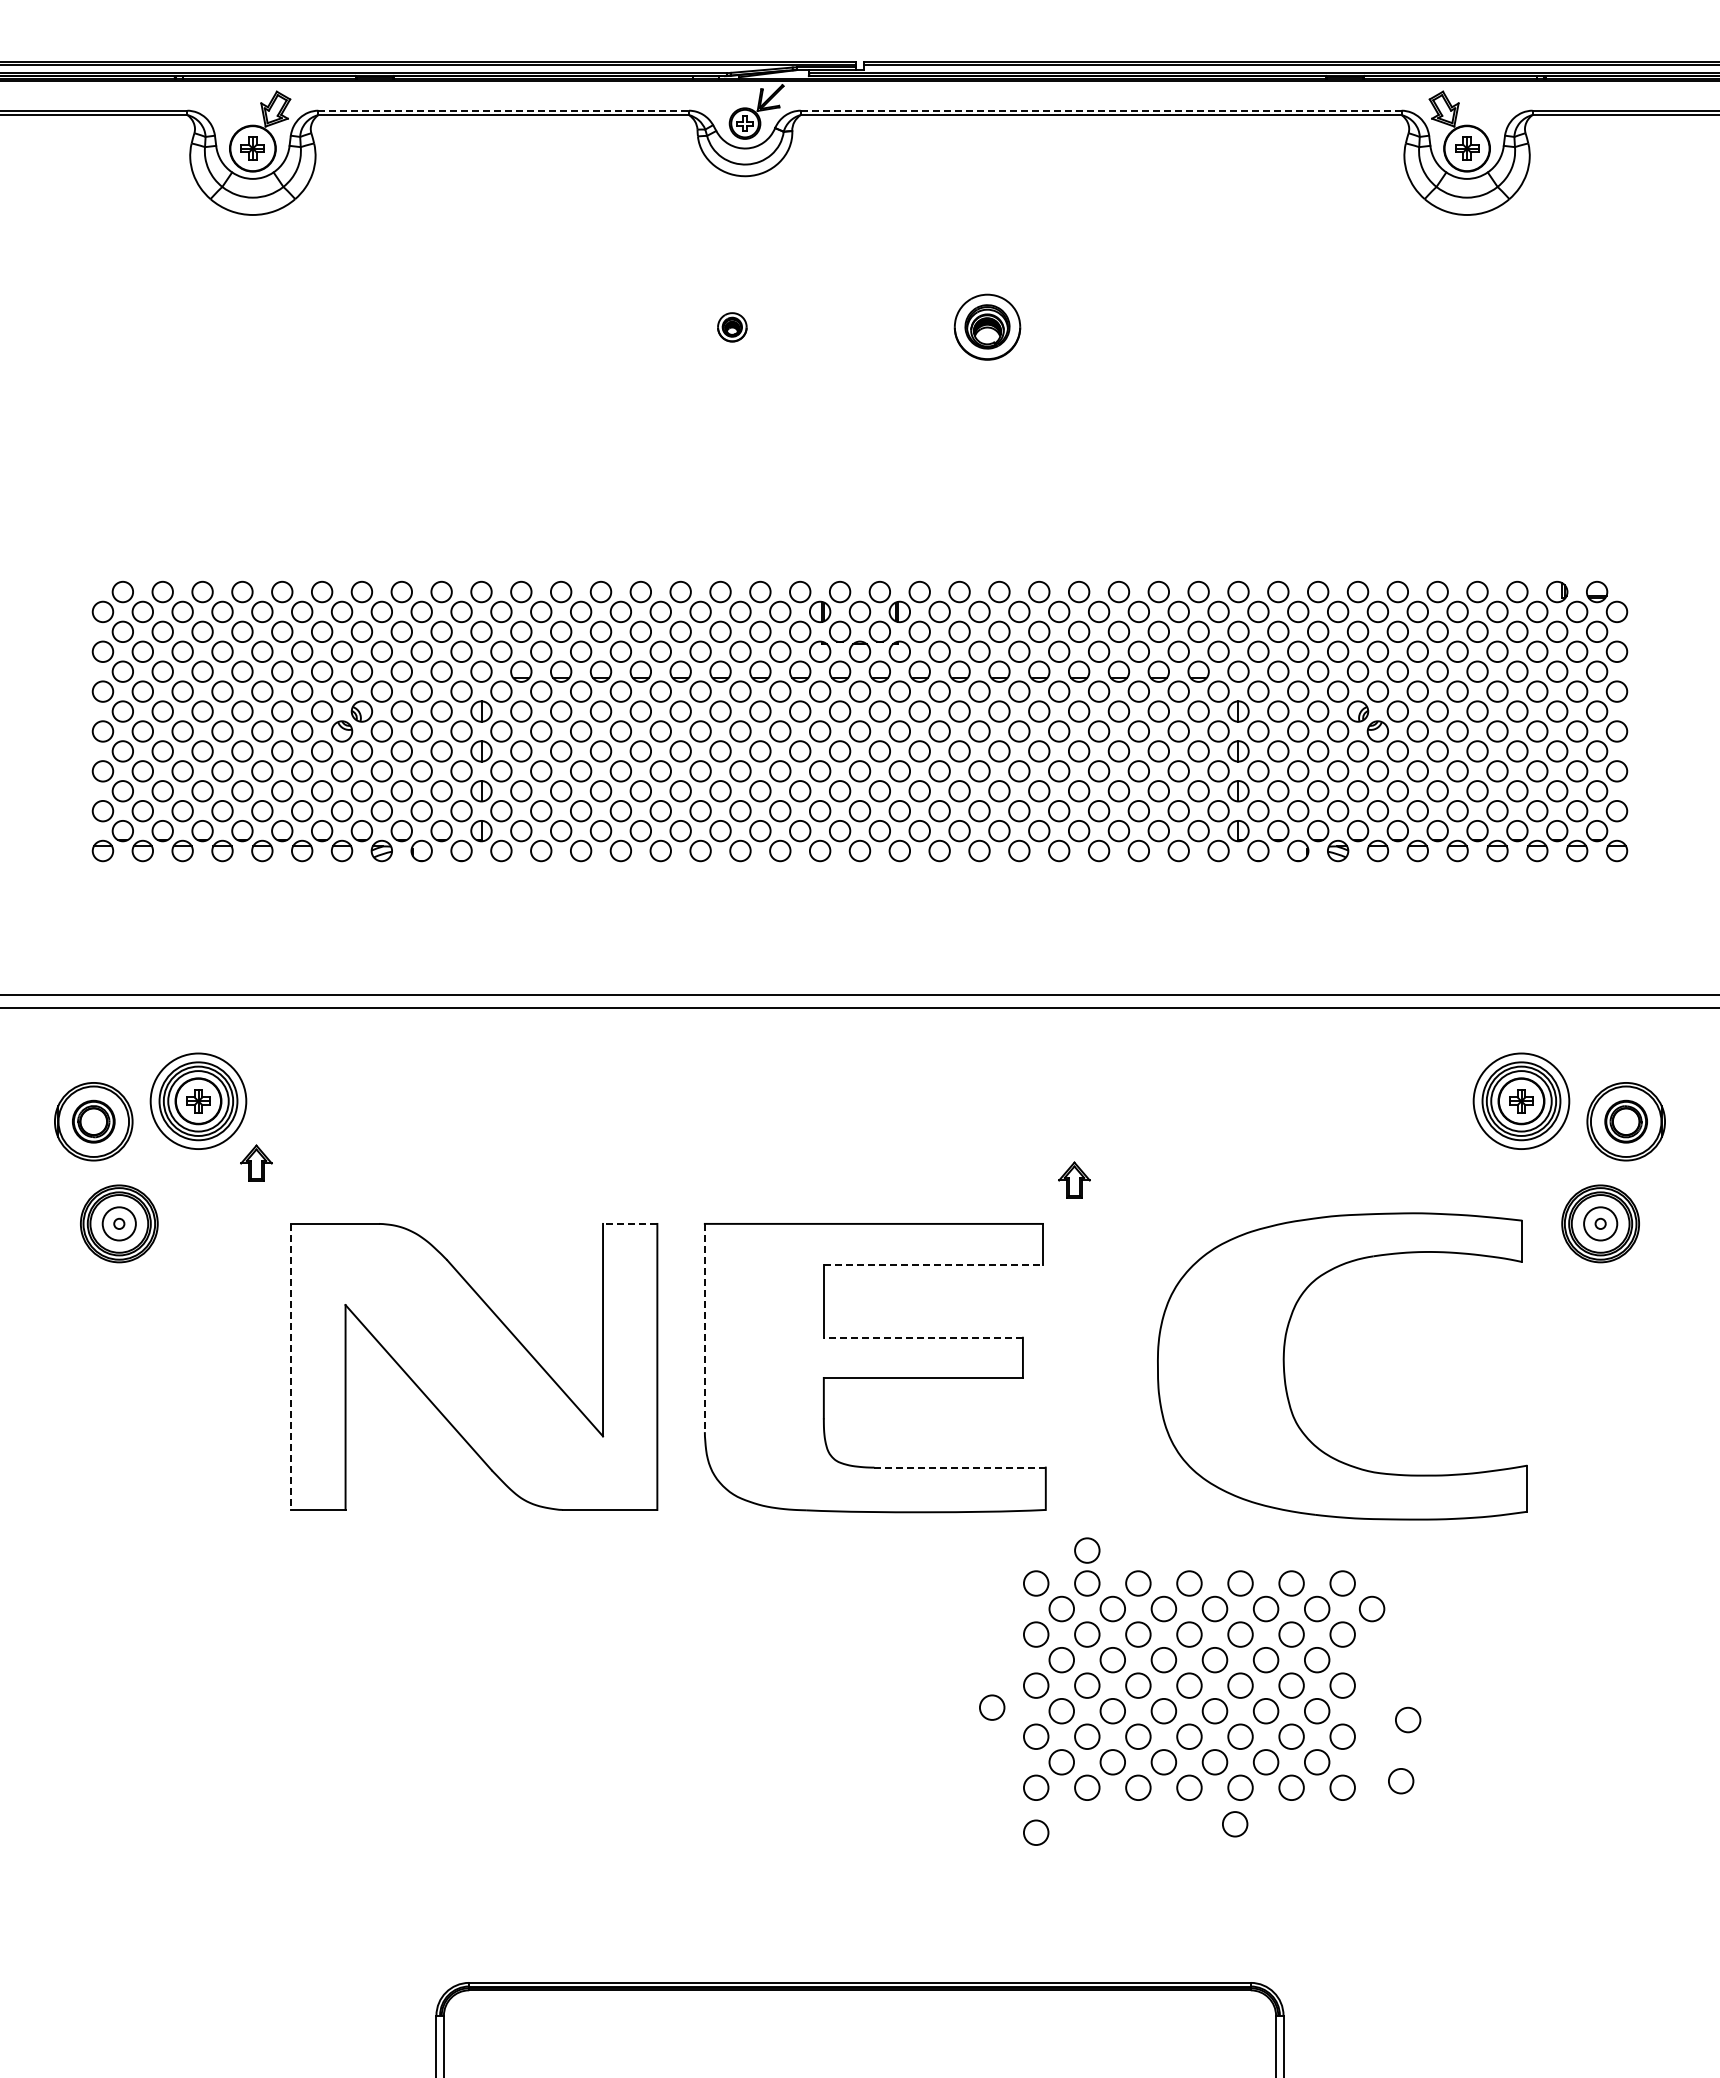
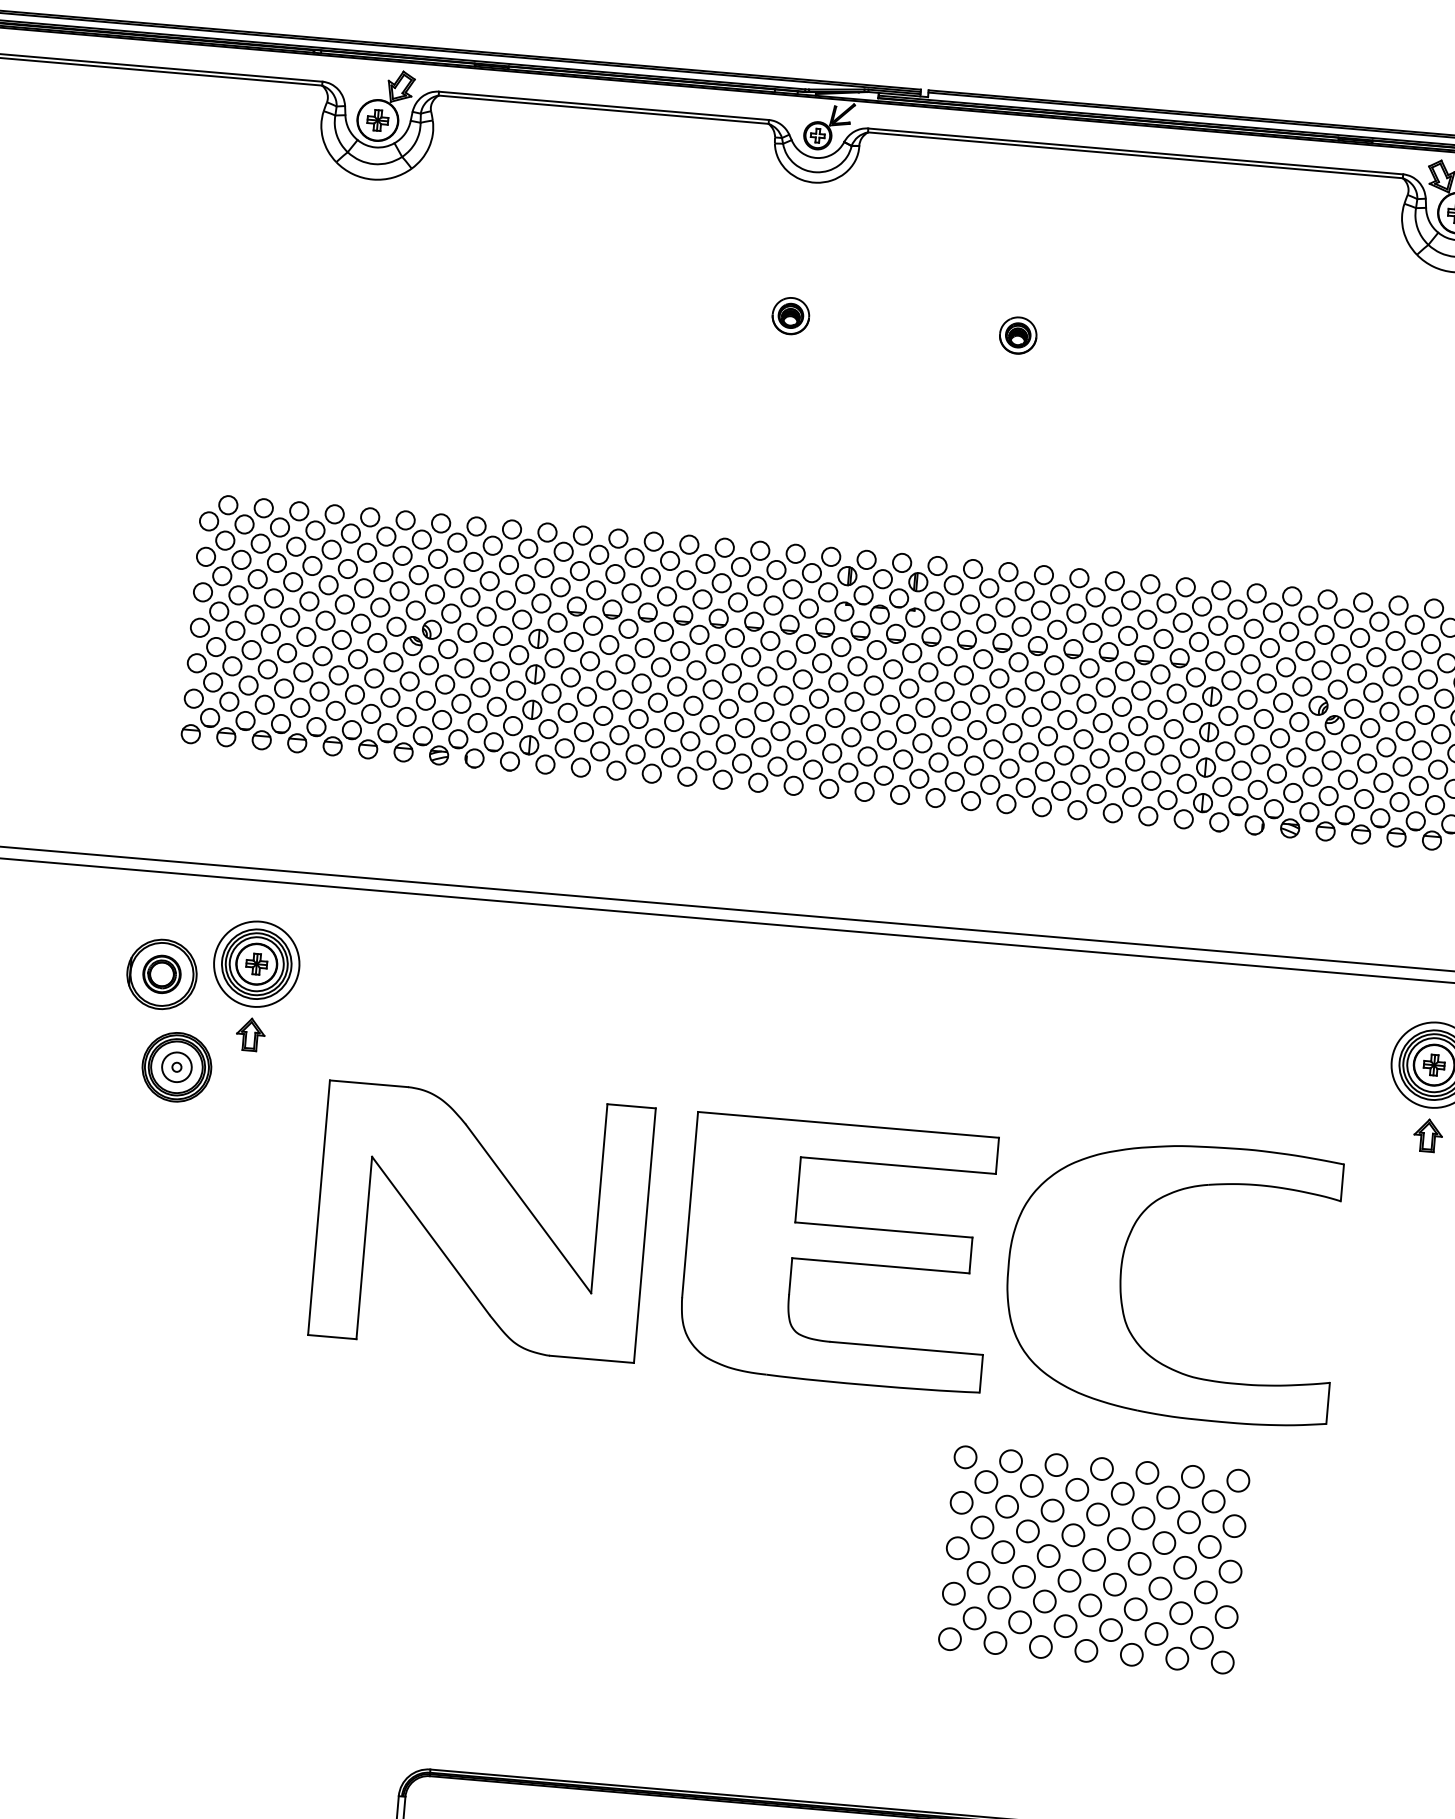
line: (504, 110) -> (604, 105), dashed -> solid
line: (1101, 110) -> (1136, 151), dashed -> solid
part: (732, 327) -> (791, 316), size x1.43
part: (987, 327) -> (1018, 335), size x0.62
part: (256, 1162) -> (250, 1033), moved
part: (1074, 1179) -> (1428, 1134), moved
line: (629, 1223) -> (631, 1105), dashed -> solid
line: (933, 1264) -> (898, 1165), dashed -> solid
line: (704, 1328) -> (689, 1205), dashed -> solid
line: (923, 1337) -> (884, 1229), dashed -> solid
line: (291, 1367) -> (319, 1208), dashed -> solid
part: (1285, 1372) -> (1121, 1281), moved
line: (960, 1467) -> (907, 1348), dashed -> solid
circle: (1087, 1550) -> (1013, 1431), removed
circle: (1372, 1608) -> (1262, 1505), removed
circle: (992, 1707) -> (917, 1564), removed
circle: (1408, 1719) -> (1286, 1606), removed
circle: (1401, 1781) -> (1275, 1661), removed
circle: (1235, 1824) -> (1124, 1687), removed
circle: (1036, 1832) -> (946, 1678), removed

